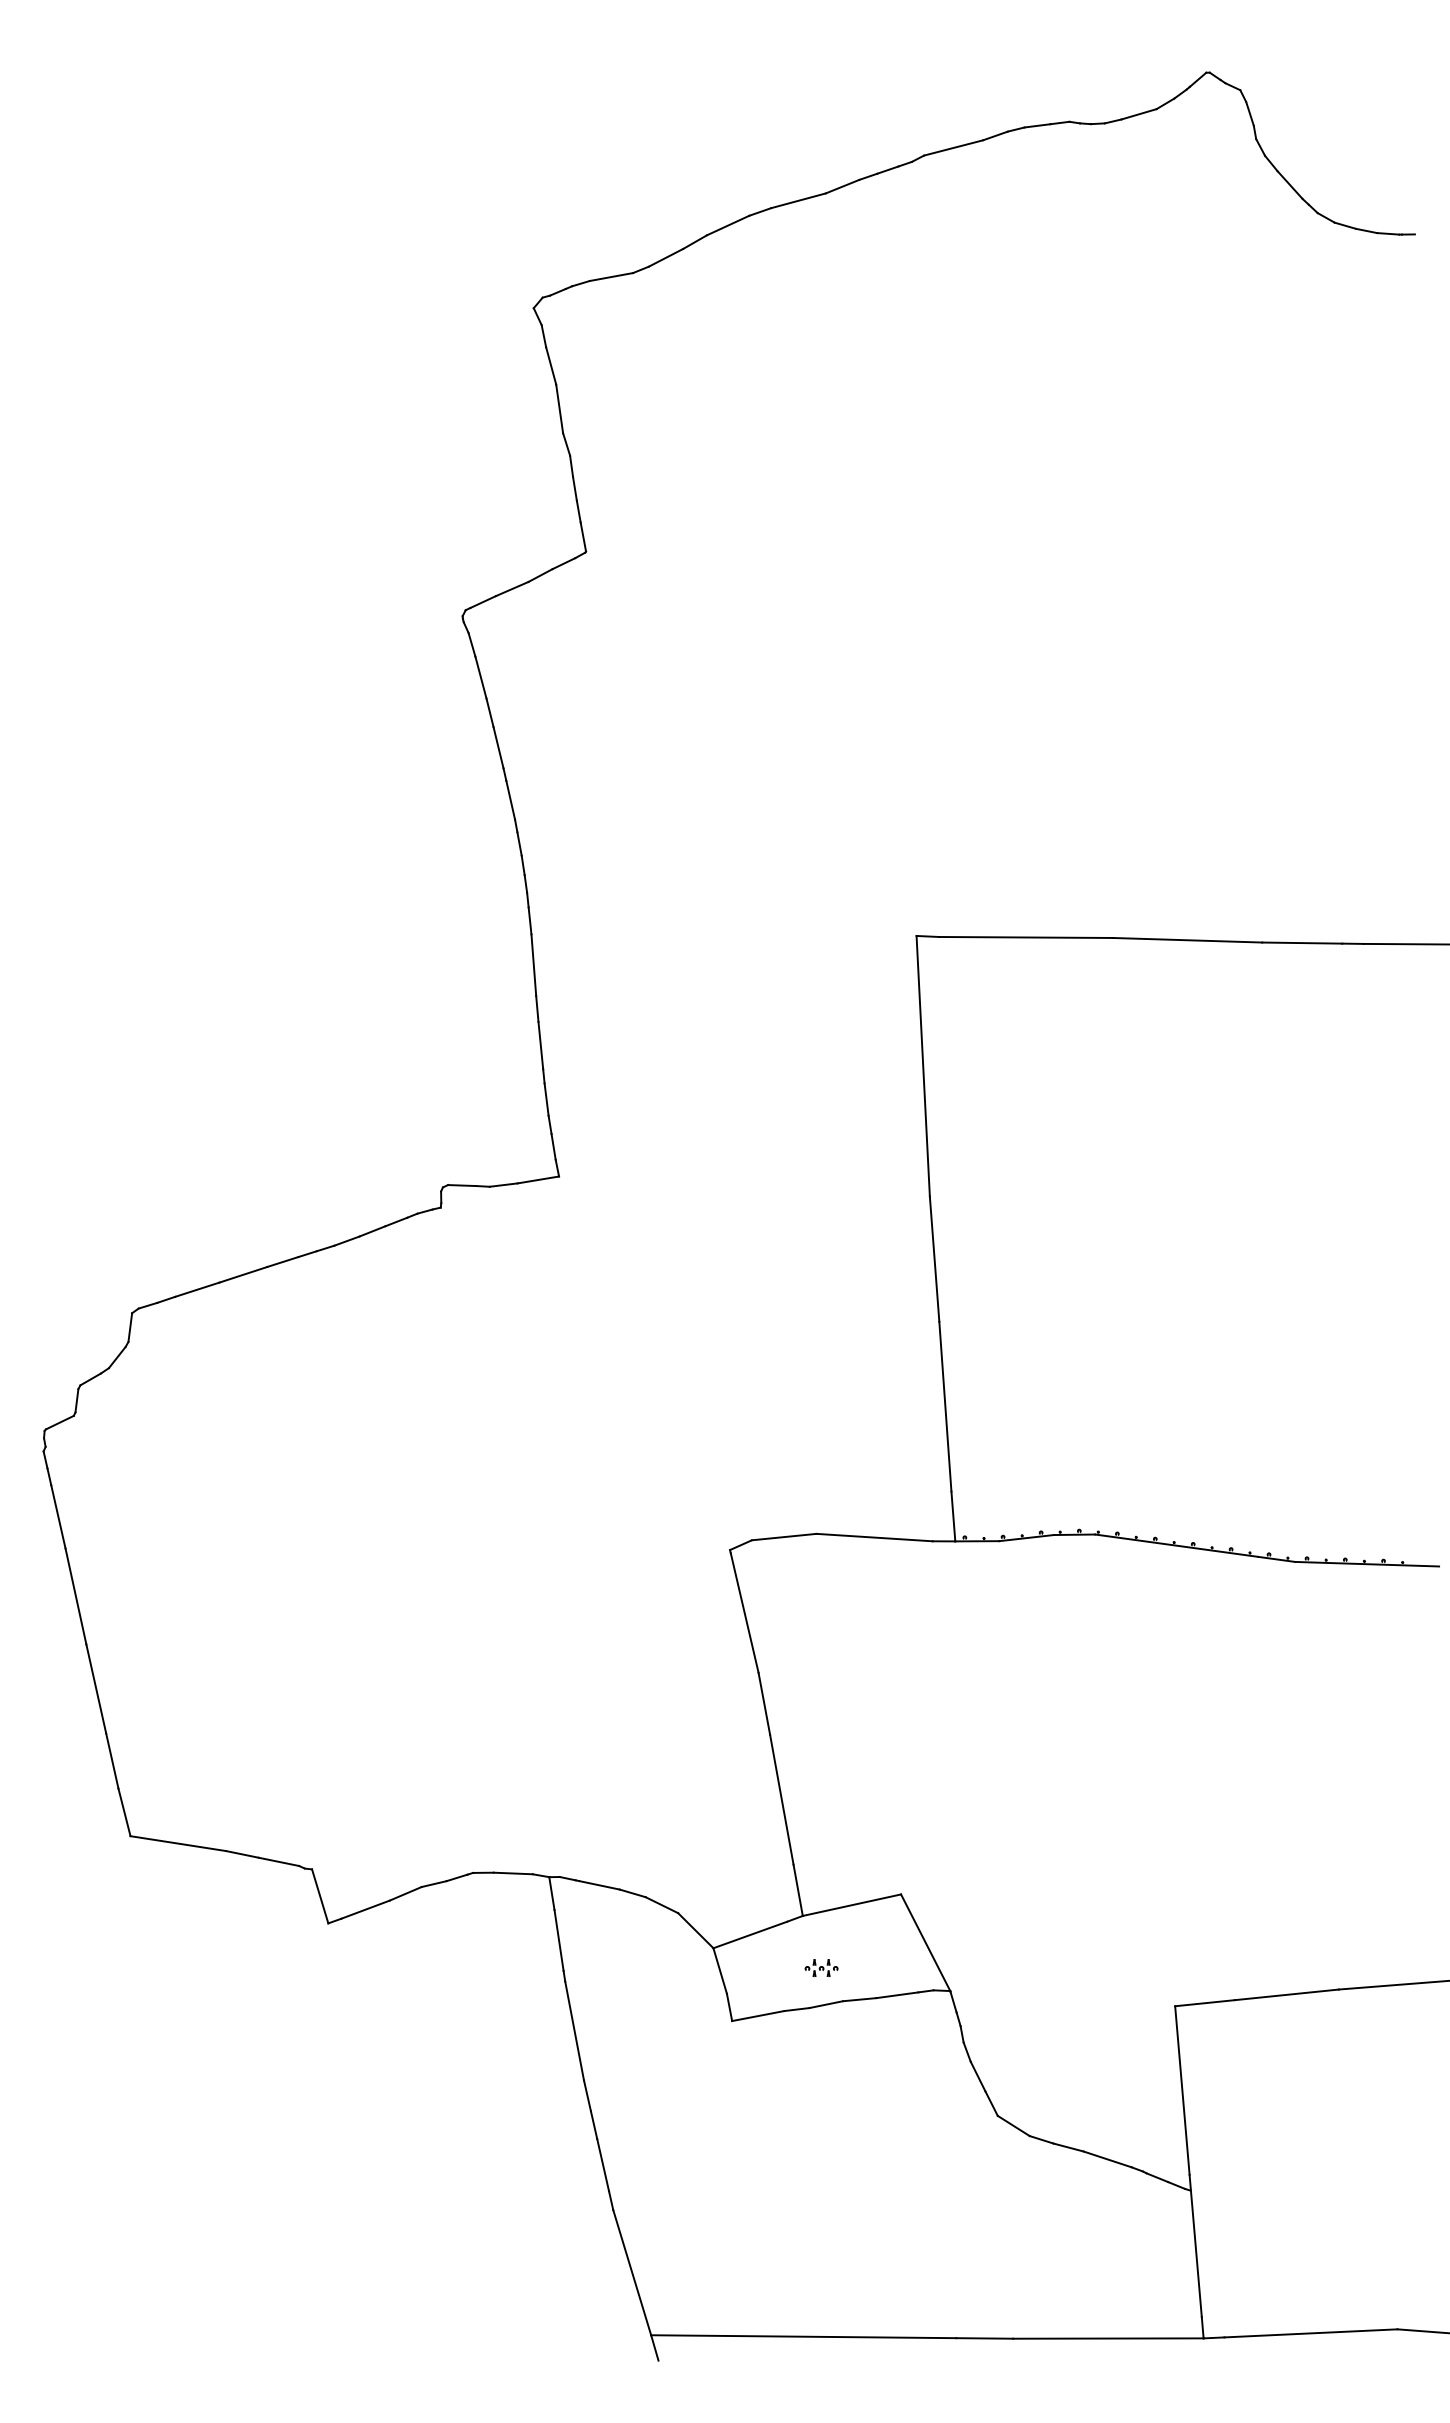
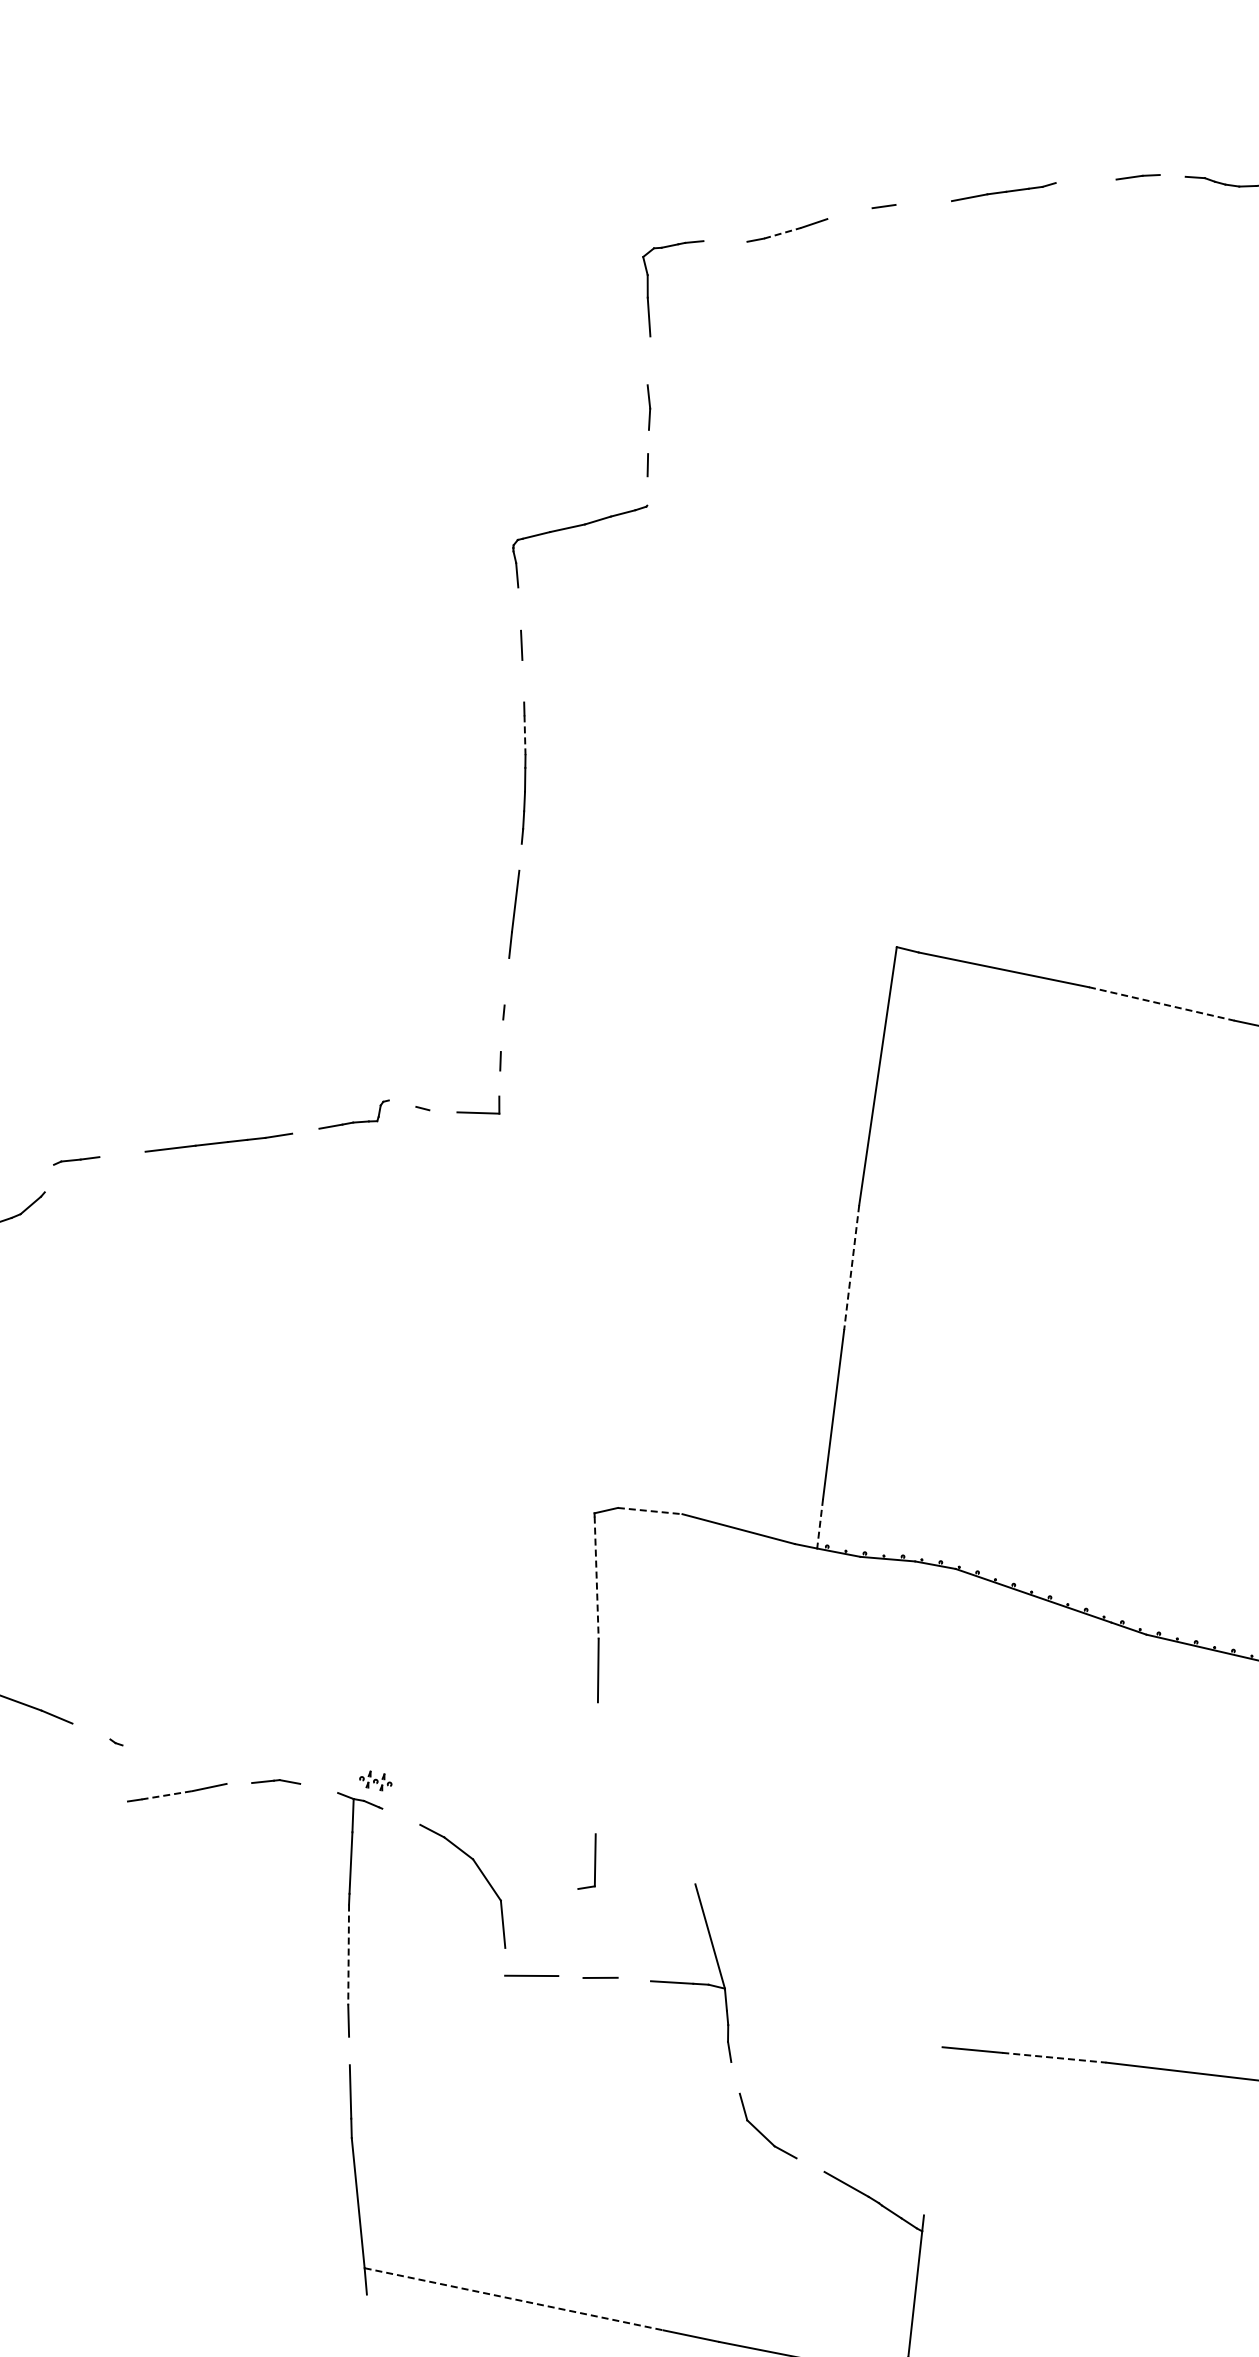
line: (1037, 125) -> (1172, 175), removed
line: (953, 147) -> (1086, 180), removed
line: (798, 200) -> (923, 202), removed
line: (728, 225) -> (850, 213), removed
line: (666, 257) -> (783, 232), solid -> dashed
line: (611, 277) -> (725, 241), removed
line: (559, 408) -> (648, 360), removed
line: (574, 488) -> (648, 441), removed
line: (583, 536) -> (647, 490), removed
line: (480, 677) -> (519, 608), removed
line: (498, 747) -> (523, 681), removed
line: (510, 800) -> (524, 735), solid -> dashed
line: (529, 920) -> (520, 856), removed
line: (1187, 940) -> (1161, 1004), solid -> dashed
line: (540, 1045) -> (506, 981), removed
line: (546, 1099) -> (502, 1035), removed
line: (553, 1146) -> (499, 1083), removed
line: (503, 1184) -> (443, 1110), removed
line: (462, 1185) -> (402, 1103), removed
line: (372, 1231) -> (305, 1131), removed
line: (934, 1259) -> (851, 1267), solid -> dashed
line: (197, 1289) -> (122, 1154), removed
line: (130, 1327) -> (49, 1178), removed
line: (953, 1516) -> (820, 1523), solid -> dashed
line: (784, 1537) -> (650, 1511), solid -> dashed
line: (744, 1613) -> (596, 1578), solid -> dashed
line: (781, 1799) -> (596, 1767), removed
line: (278, 1861) -> (91, 1731), removed
line: (512, 1873) -> (318, 1788), removed
line: (433, 1884) -> (238, 1783), removed
line: (599, 1885) -> (401, 1816), removed
line: (320, 1896) -> (125, 1773), removed
line: (851, 1904) -> (644, 1884), removed
line: (365, 1909) -> (167, 1795), solid -> dashed
line: (750, 1934) -> (539, 1894), removed
part: (821, 1968) -> (375, 1781), moved
line: (1287, 1994) -> (1055, 2057), solid -> dashed
line: (859, 1999) -> (634, 1979), removed
line: (729, 2007) -> (505, 1961), removed
line: (796, 2009) -> (570, 1976), removed
line: (574, 2031) -> (348, 1955), solid -> dashed
line: (977, 2076) -> (735, 2077), removed
line: (1182, 2090) -> (933, 2131), removed
line: (593, 2125) -> (348, 2051), removed
line: (1068, 2147) -> (810, 2165), removed
line: (803, 2336) -> (513, 2299), solid -> dashed

